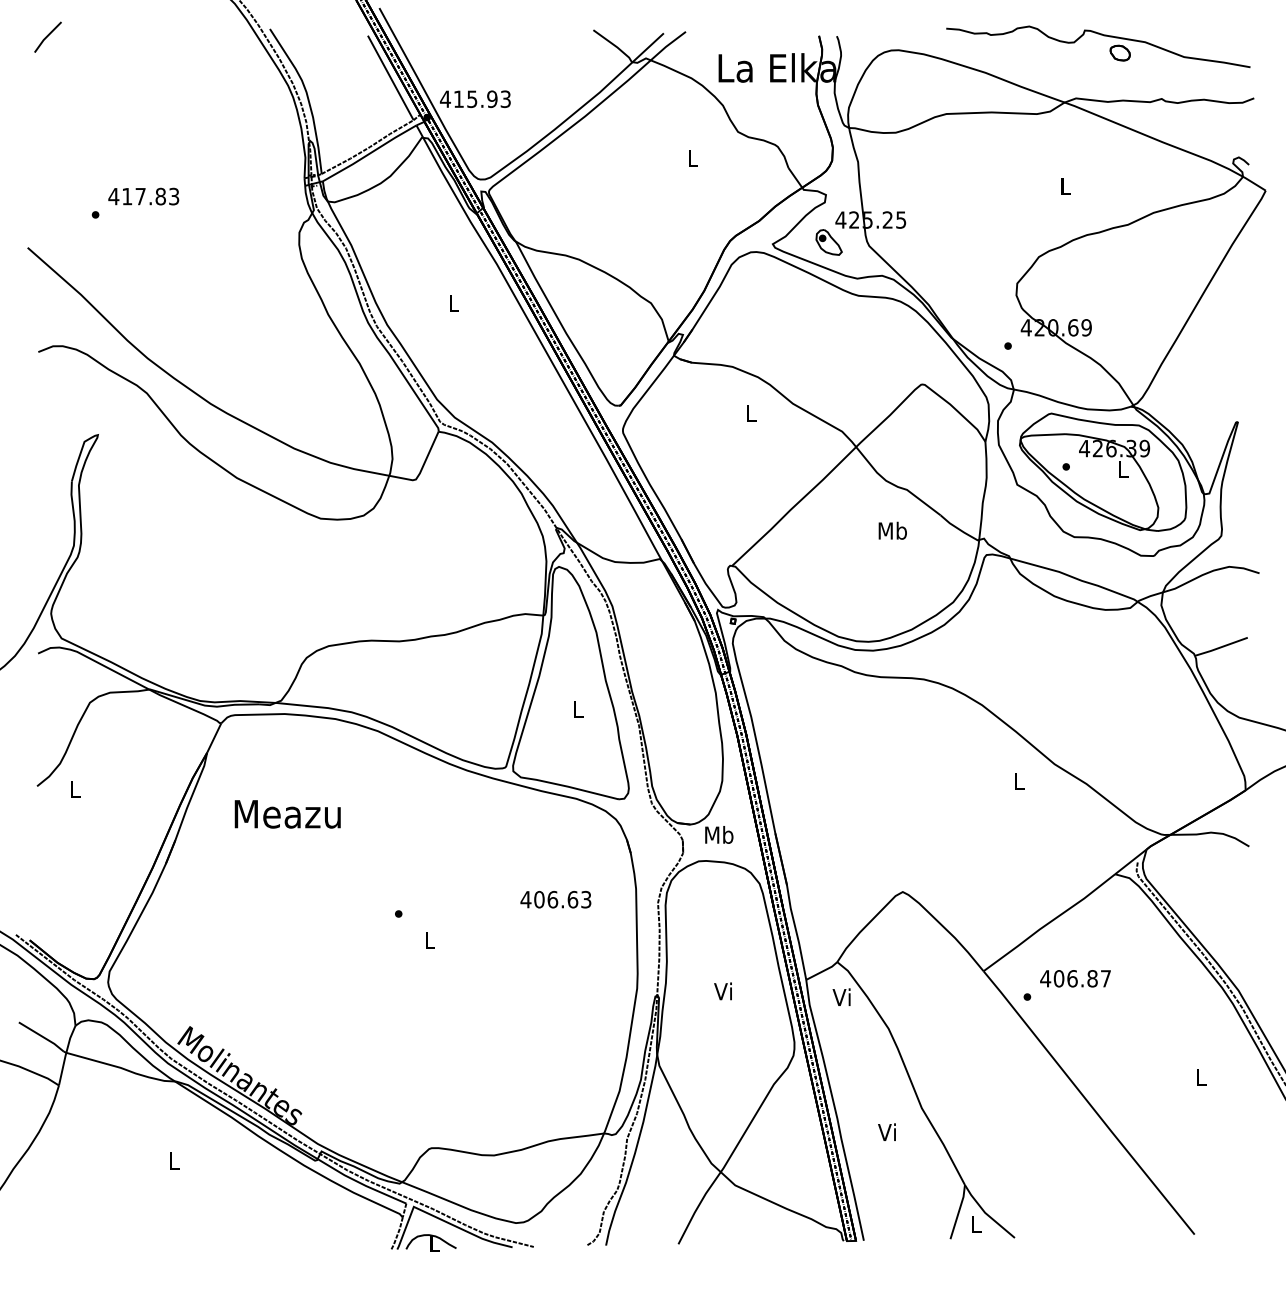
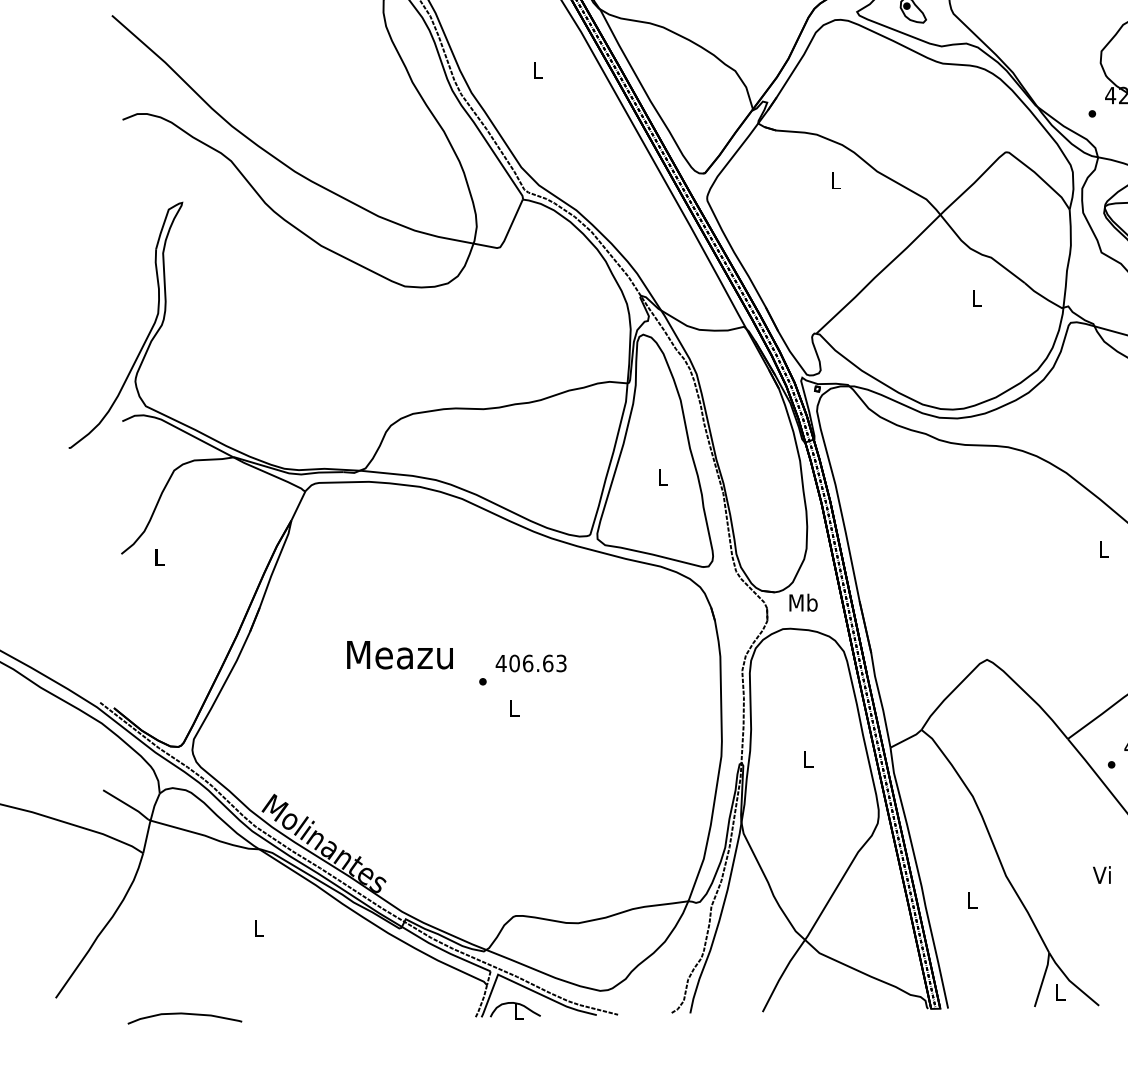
text: (892, 530) -> (976, 298), Mb -> L
text: (287, 814) -> (399, 655), moved
text: (555, 899) -> (530, 663), moved
text: (722, 991) -> (806, 759), Vi -> L
text: (841, 996) -> (1101, 874), moved
text: (886, 1131) -> (970, 899), Vi -> L
curve: (100, 1246) -> (184, 1014), added

